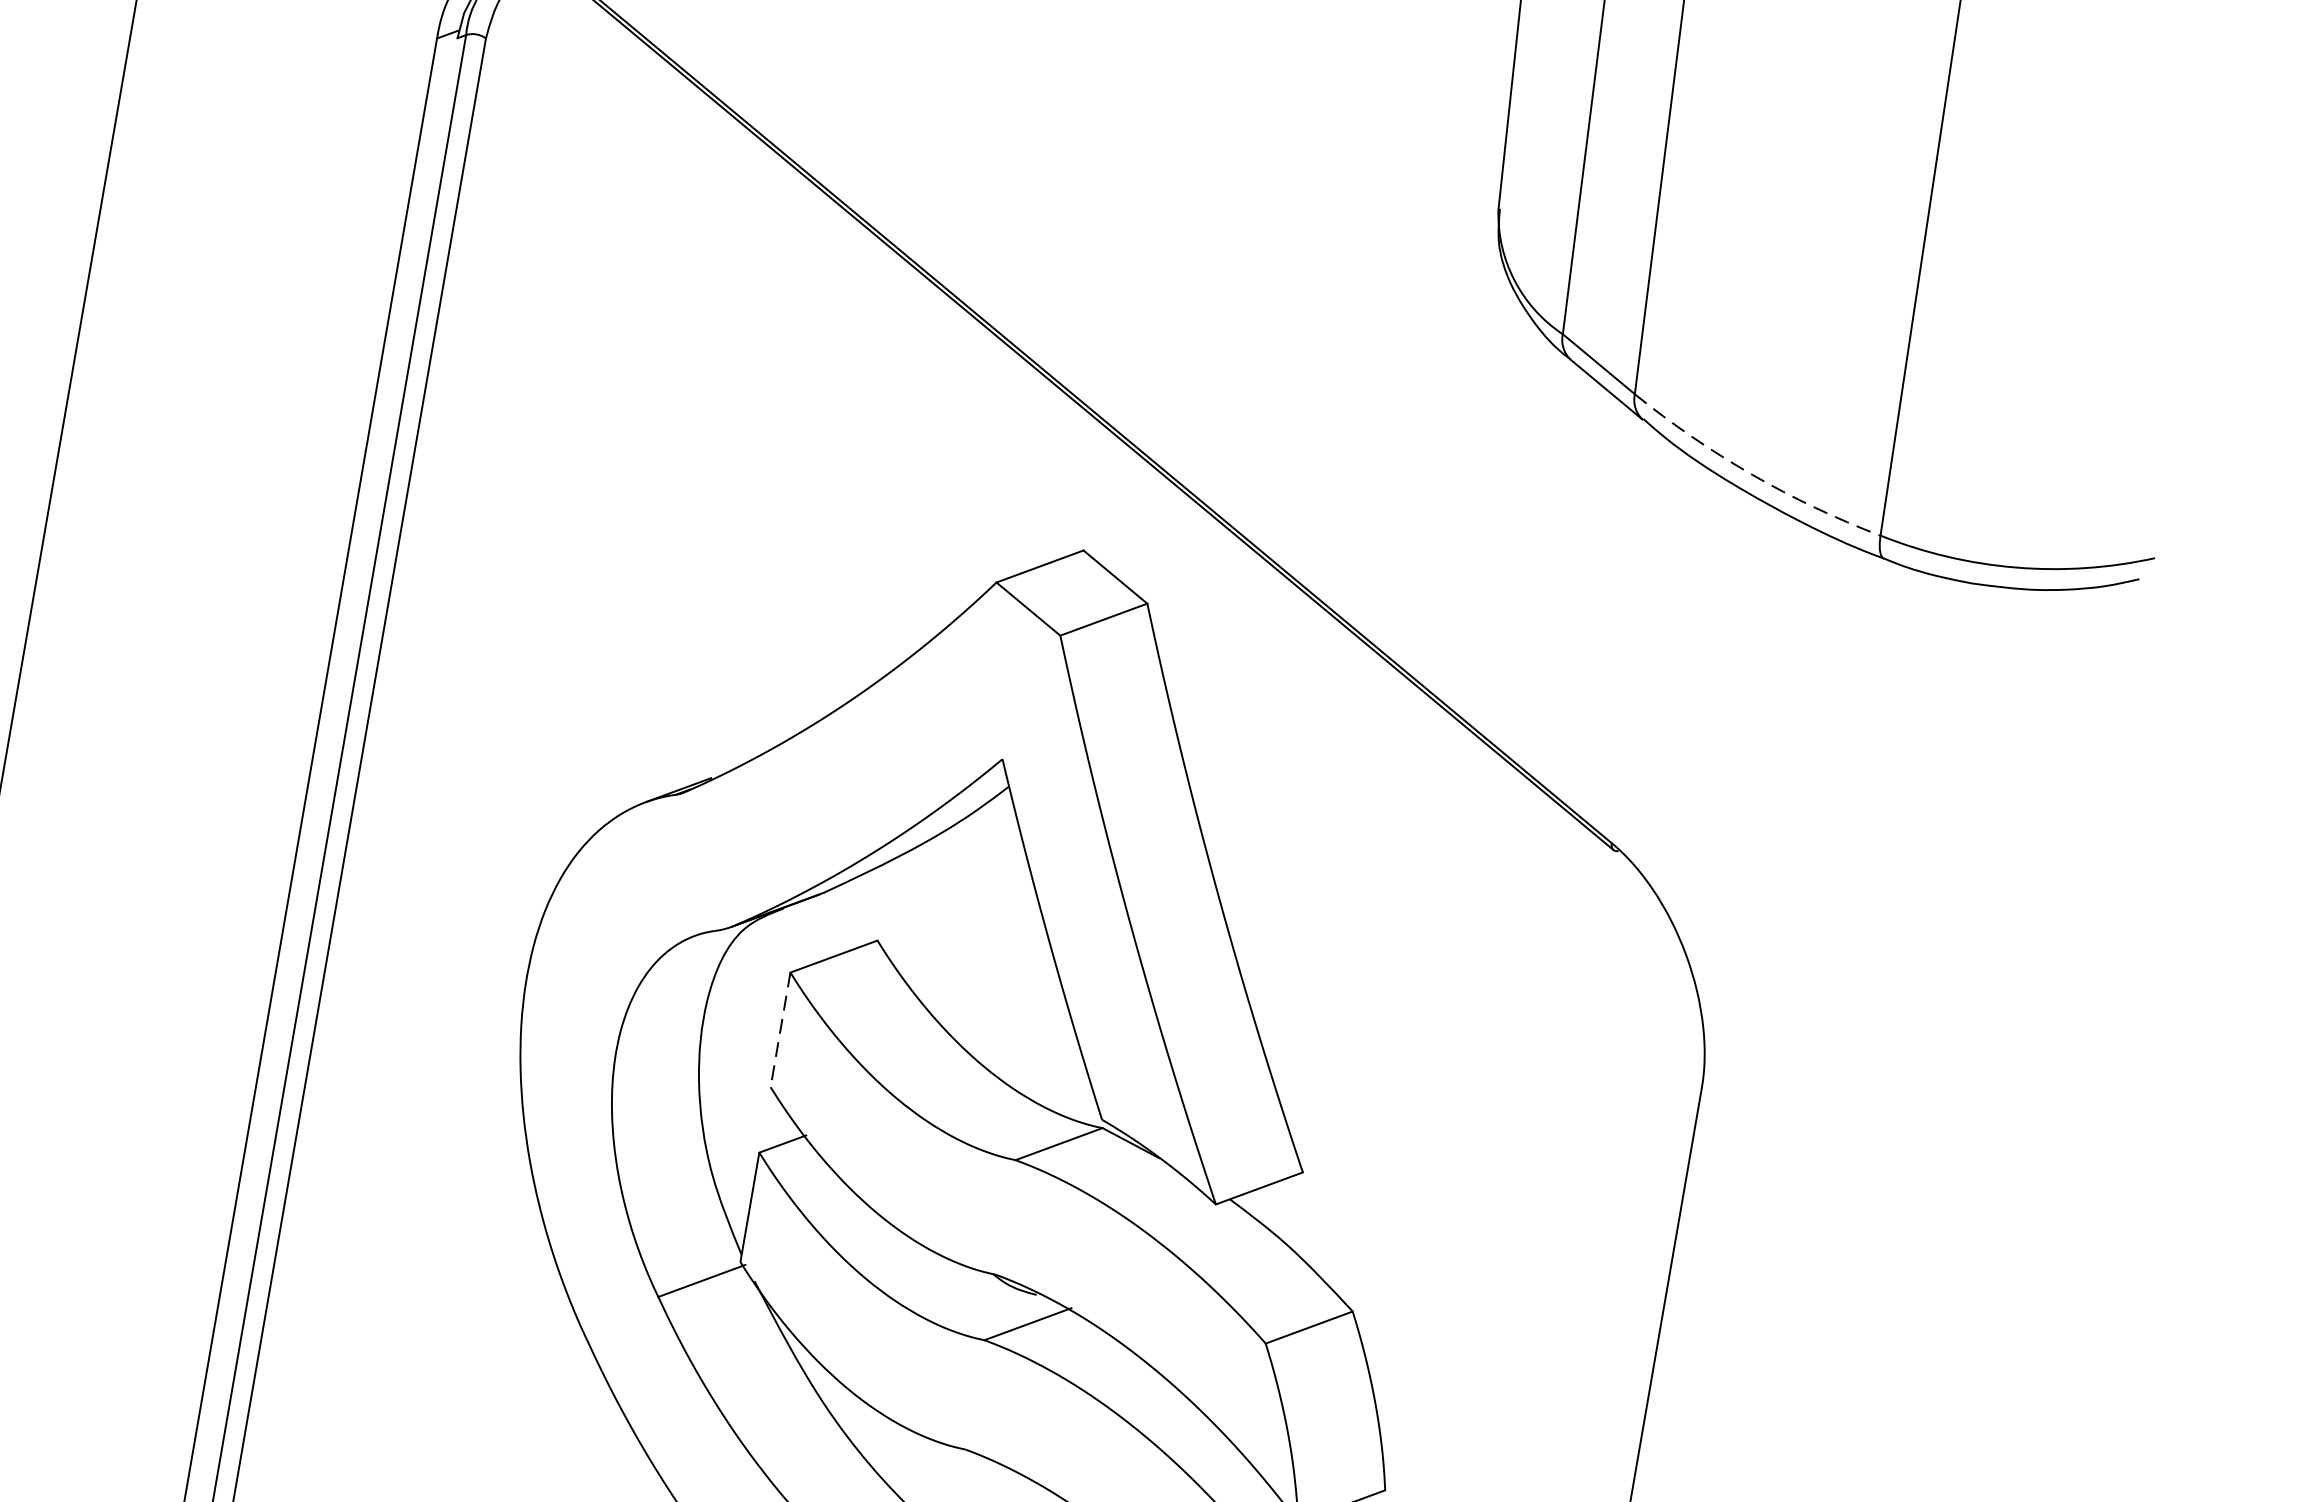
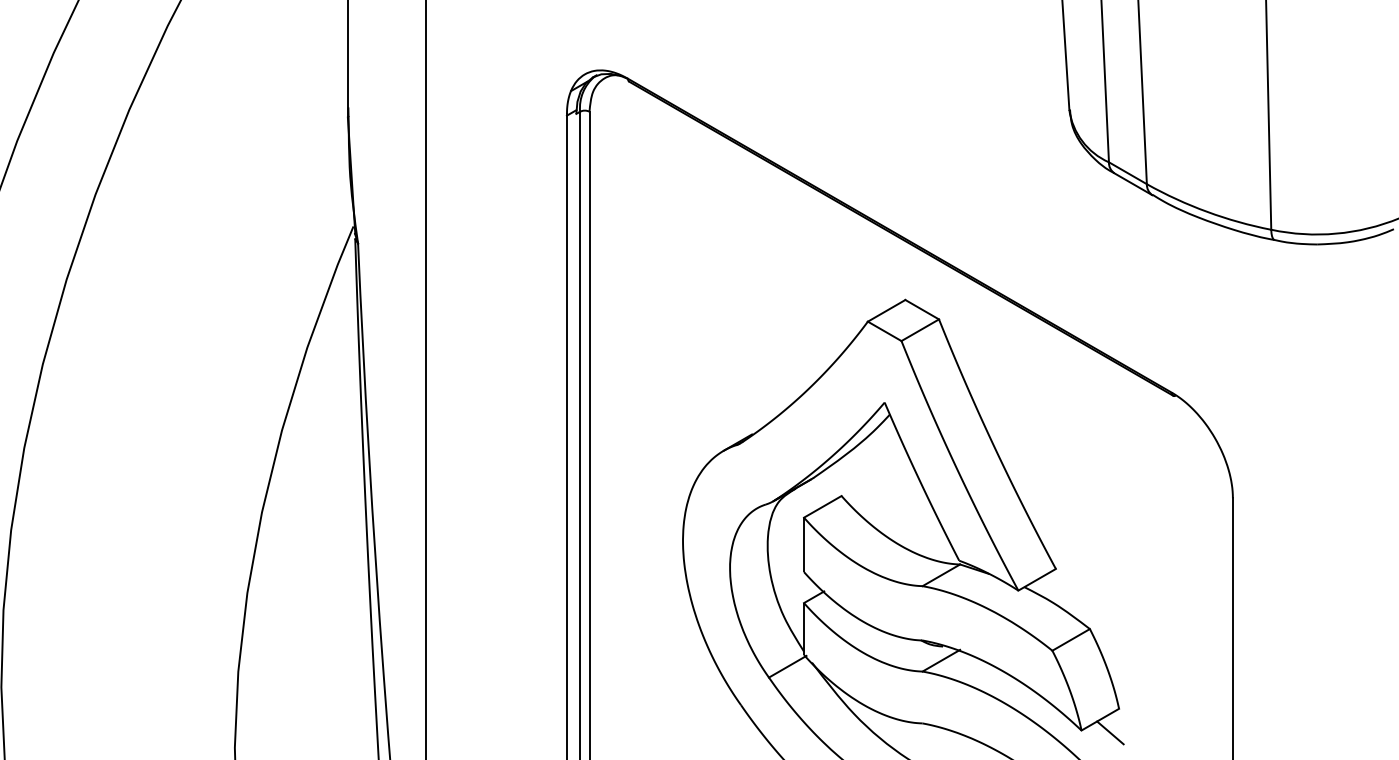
arc: (1752, 473) -> (1207, 211), dashed -> solid
line: (781, 1031) -> (804, 545), dashed -> solid

